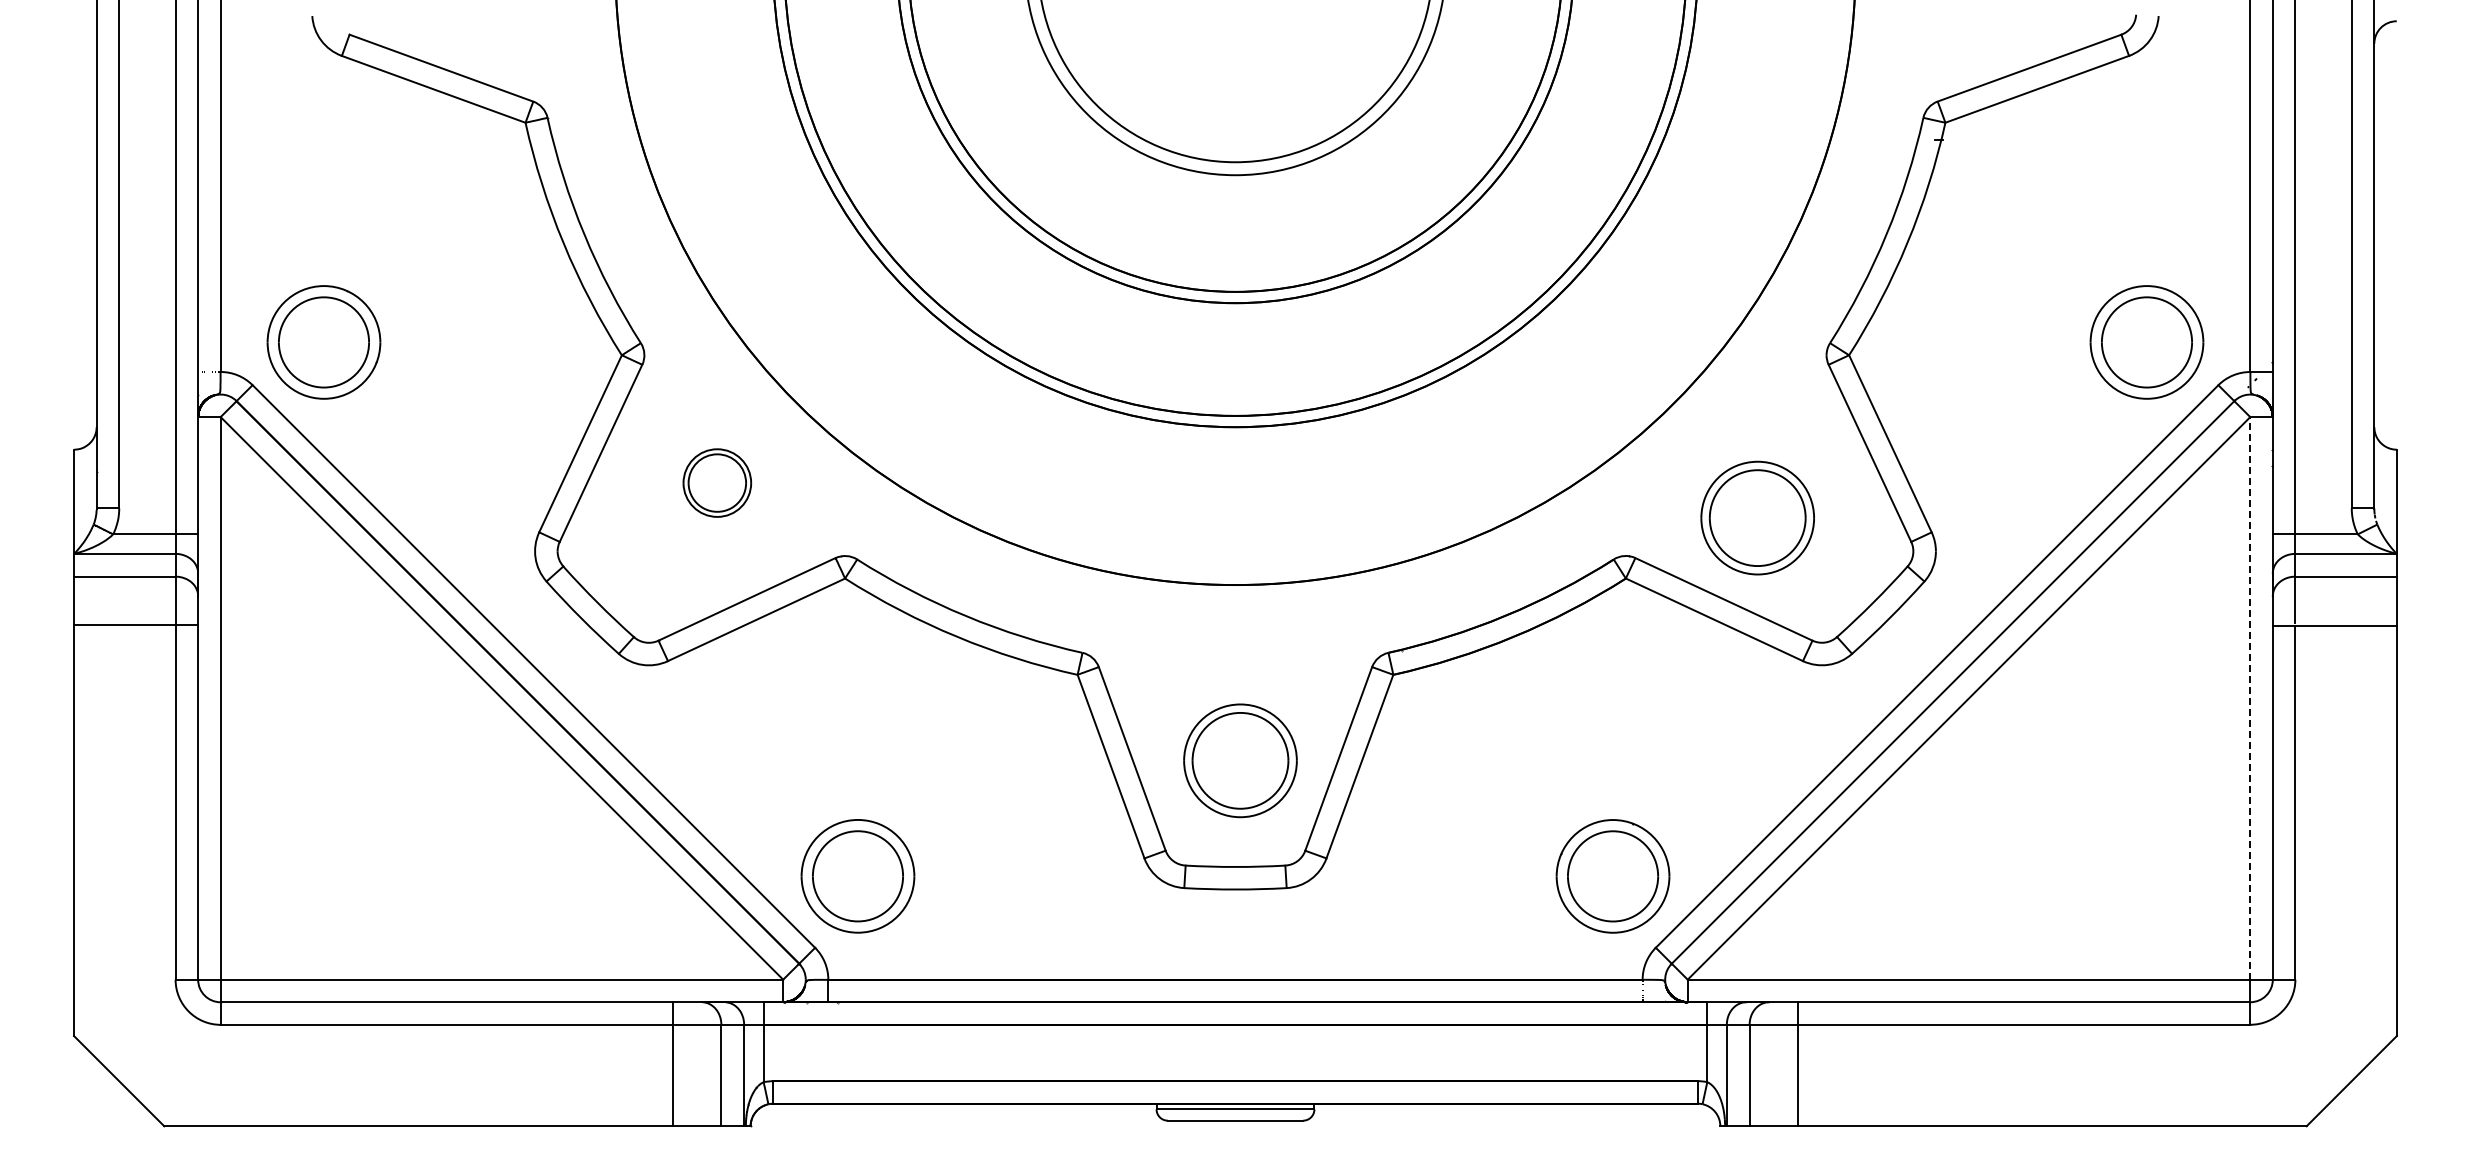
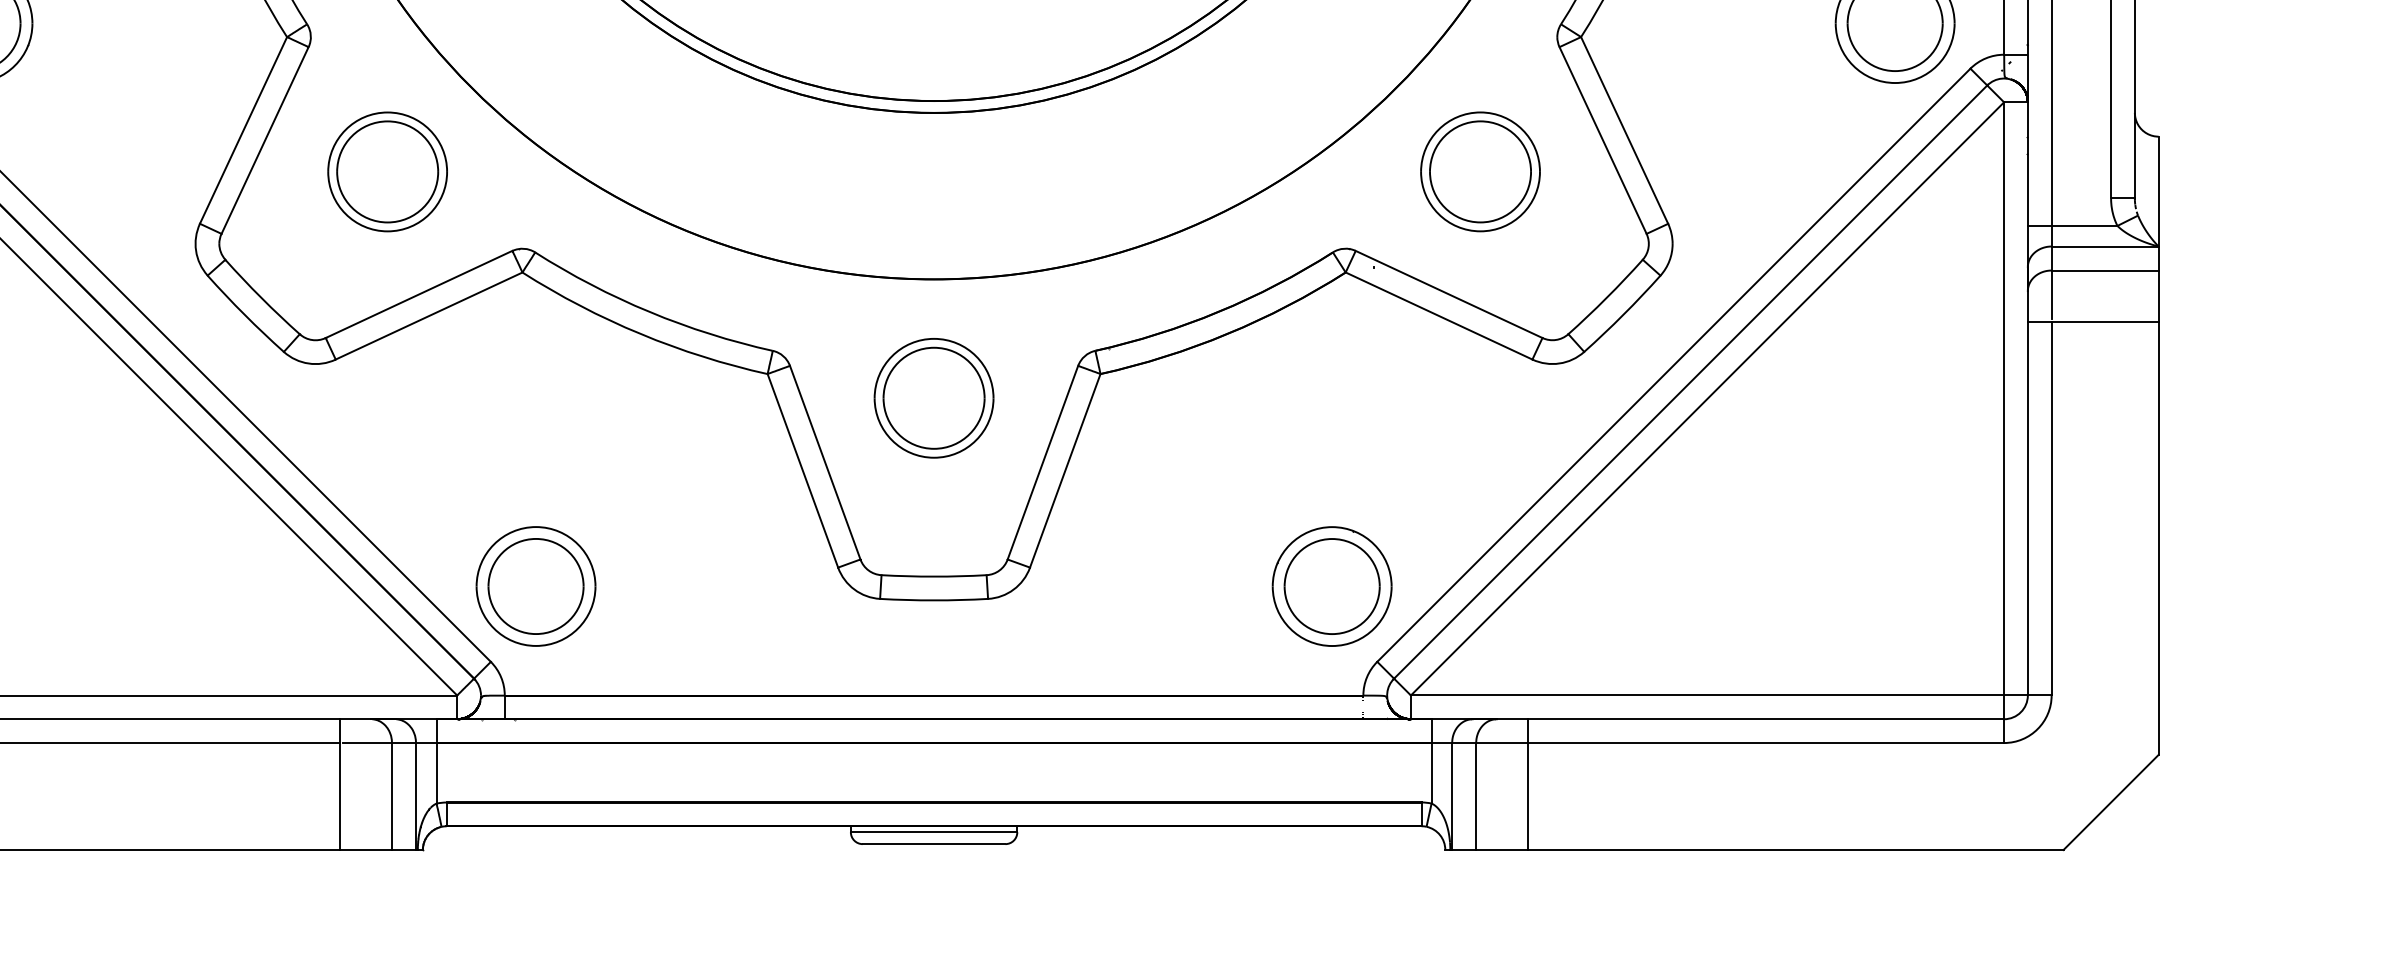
part: (717, 482) -> (387, 171), size x1.67
part: (1757, 517) -> (1480, 171), moved
line: (2250, 697) -> (2004, 397), dashed -> solid
part: (1240, 760) -> (934, 397), moved

